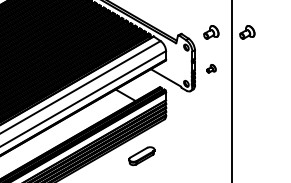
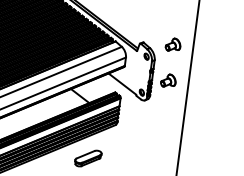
part: (247, 32) -> (209, 49), removed
part: (211, 68) -> (168, 80), size x1.67

